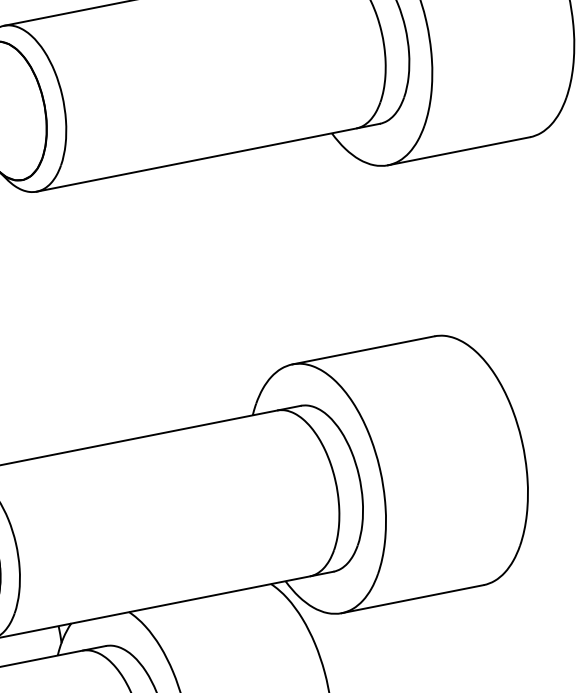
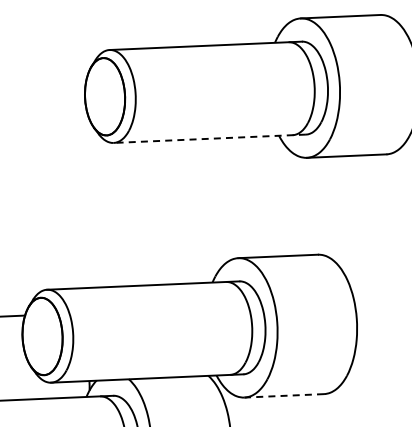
line: (207, 157) -> (209, 138), solid -> dashed
line: (413, 598) -> (284, 395), solid -> dashed

